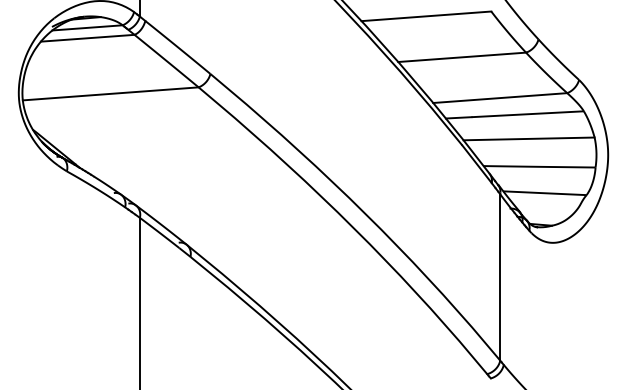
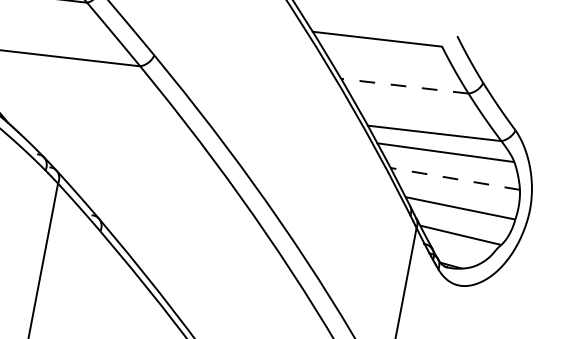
line: (461, 57) -> (404, 86), solid -> dashed
line: (529, 138) -> (455, 178), solid -> dashed

